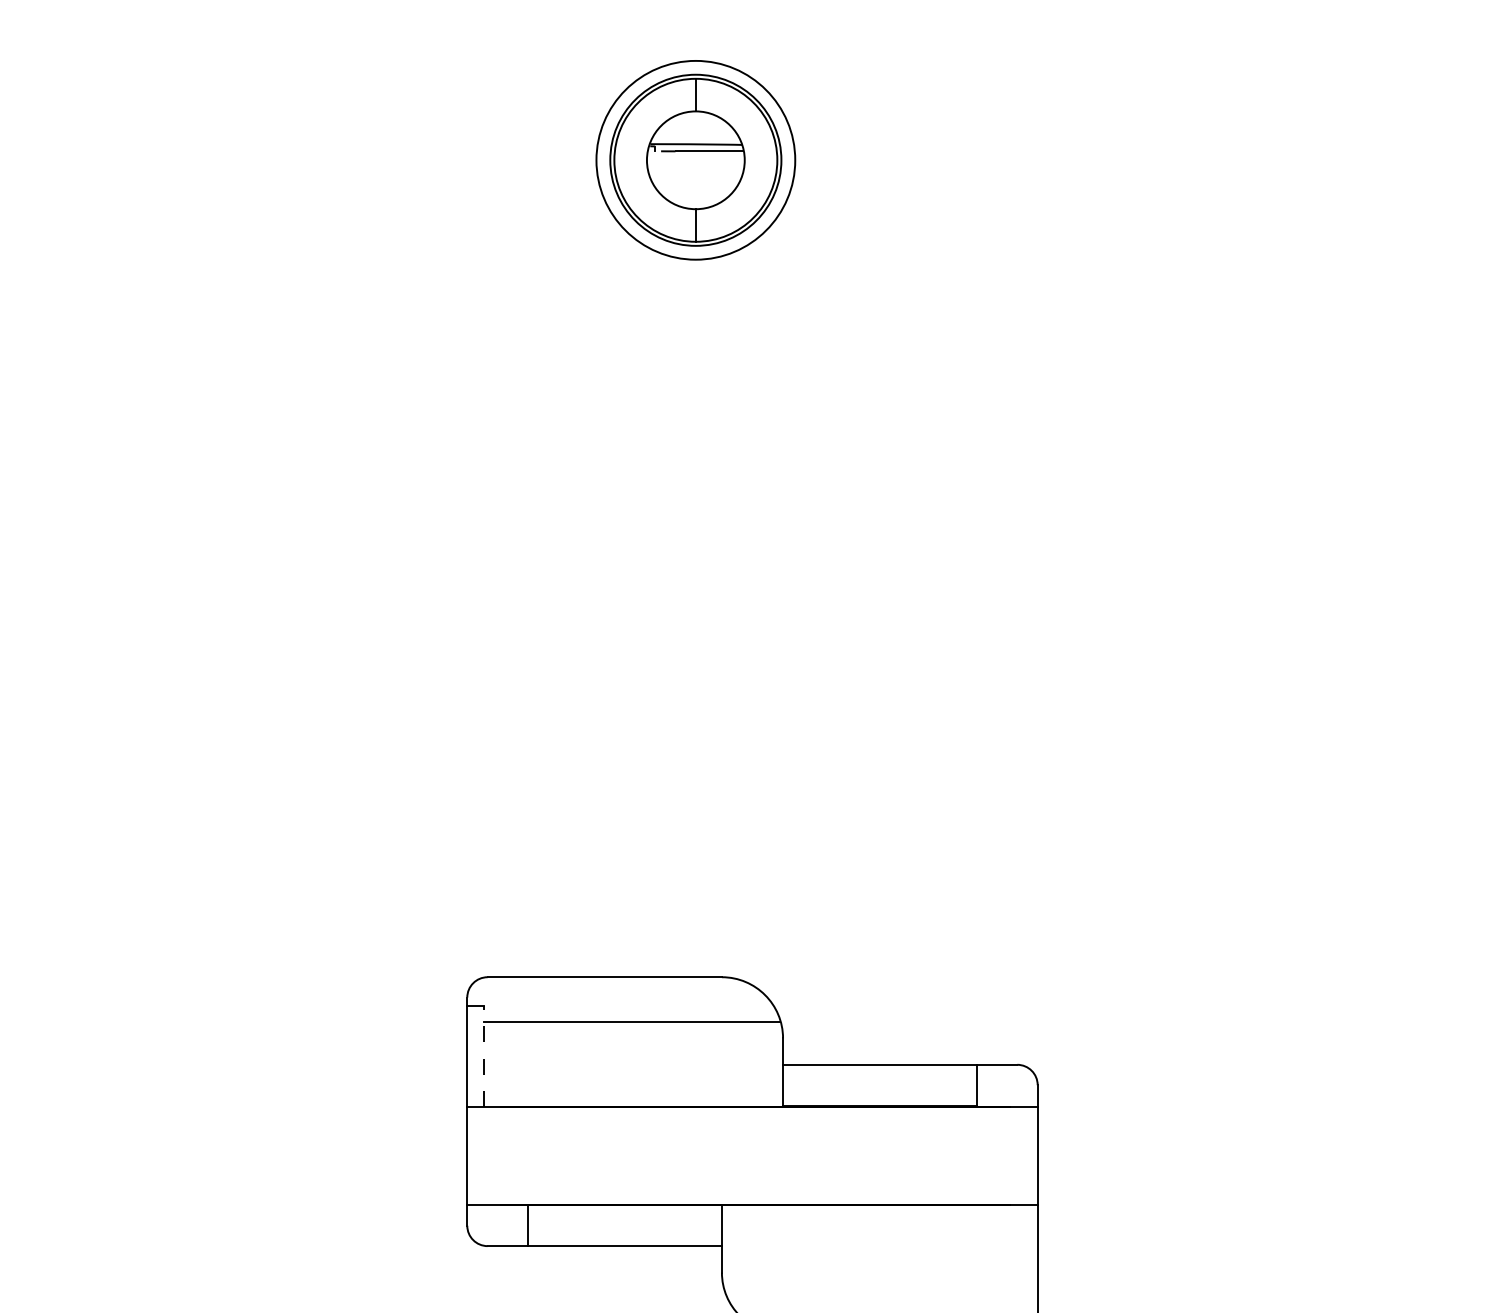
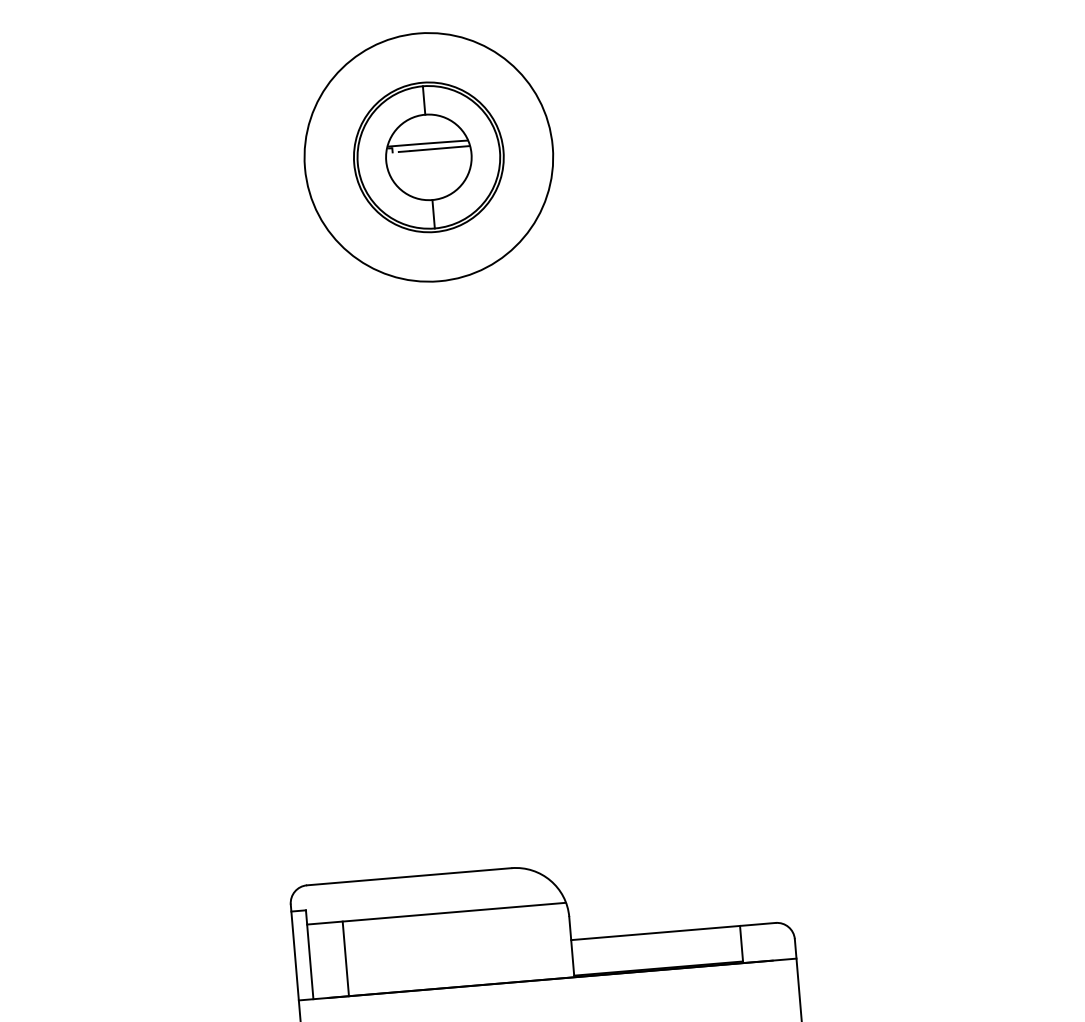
circle: (695, 160) -> (428, 157), size x1.43
line: (484, 1056) -> (310, 954), dashed -> solid
line: (524, 1064) -> (345, 958), added

